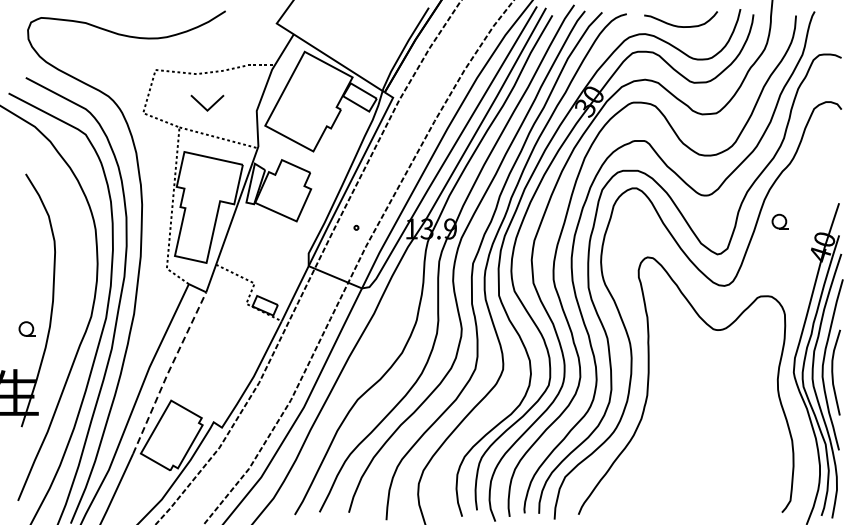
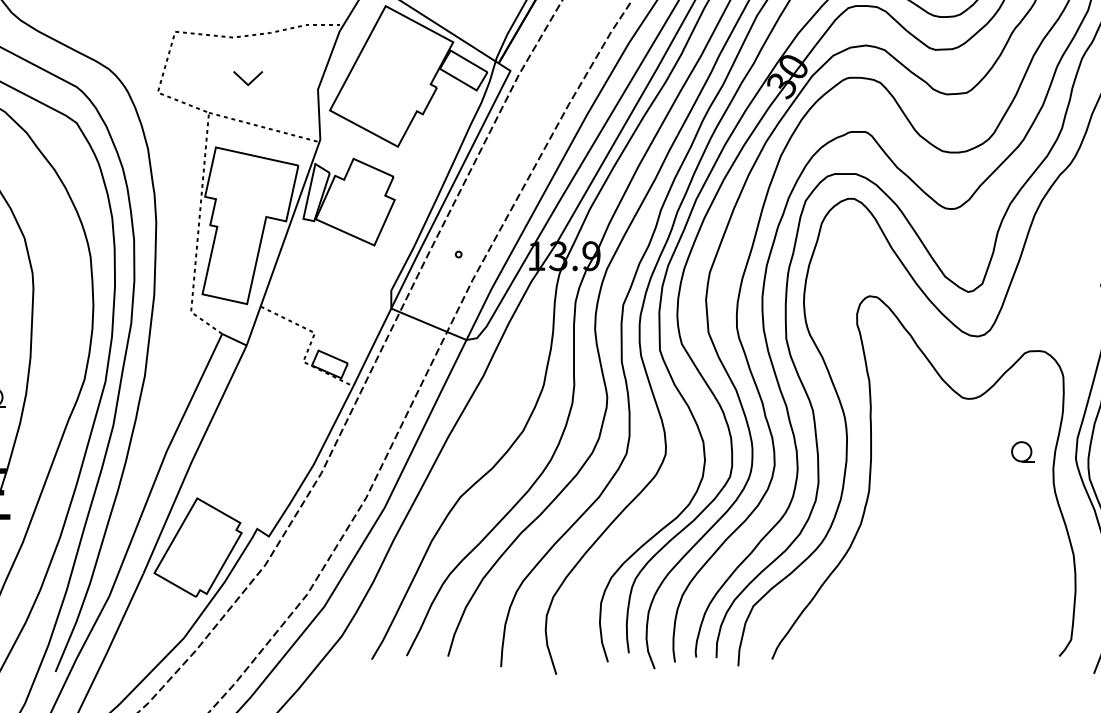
part: (206, 102) -> (247, 77), size x0.62
part: (779, 221) -> (1021, 451), moved
line: (168, 372) -> (193, 458), dashed -> solid

